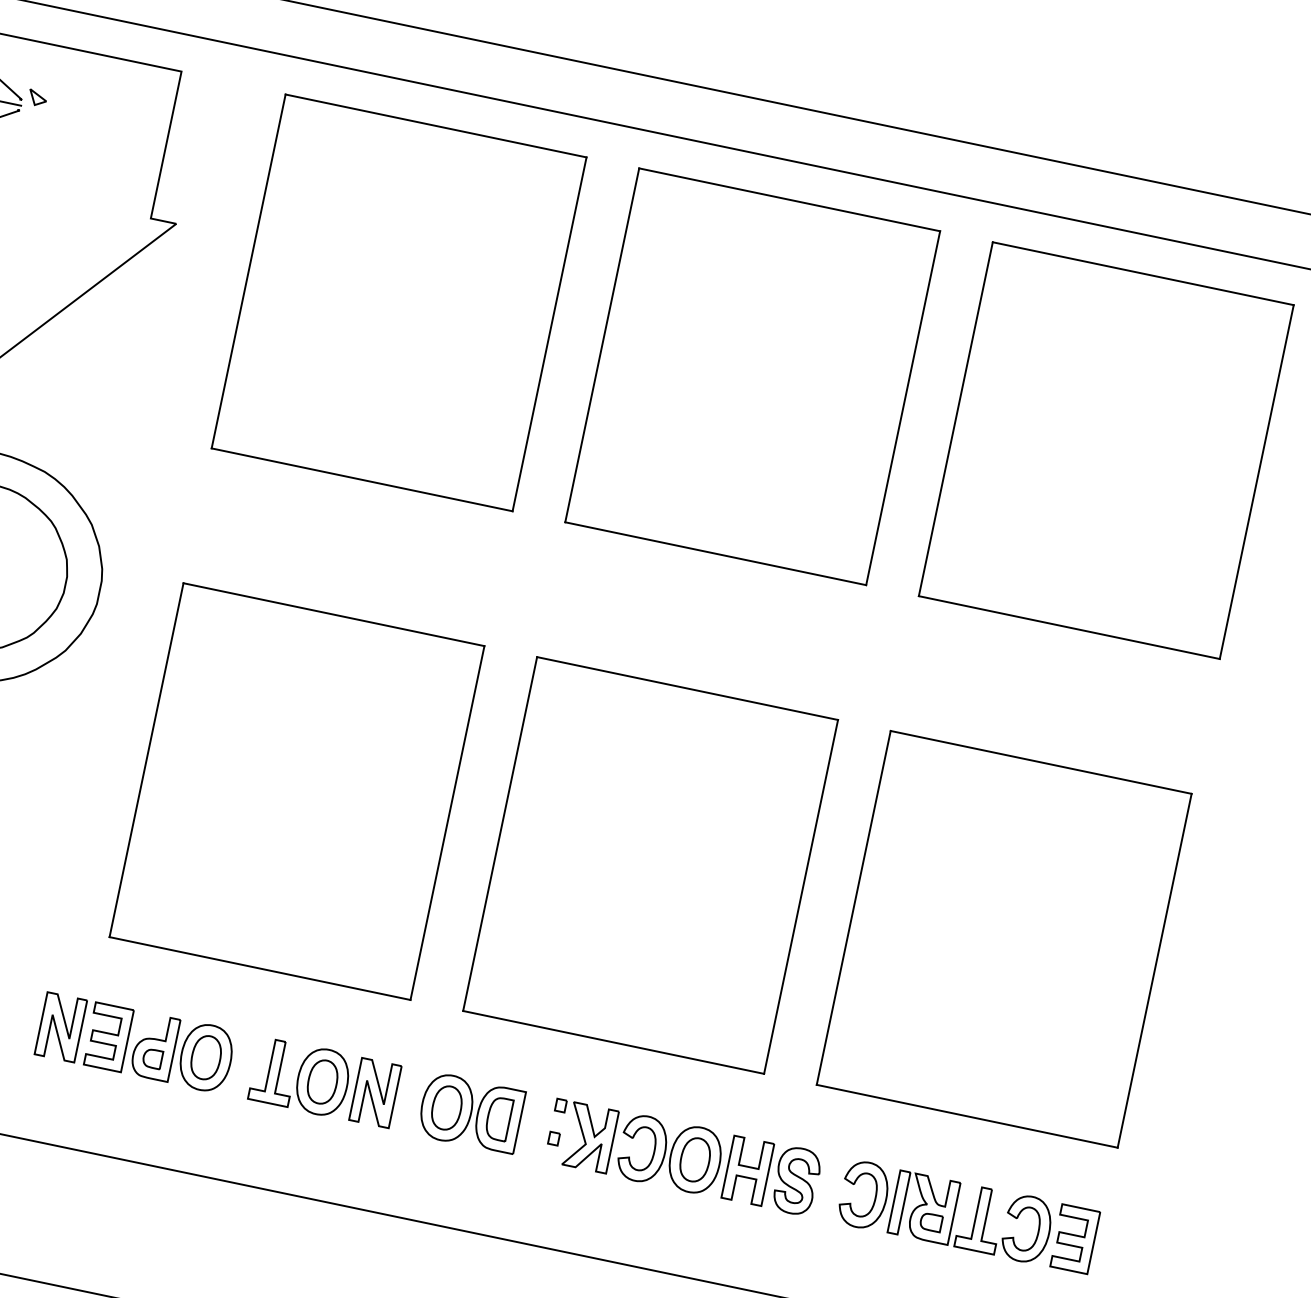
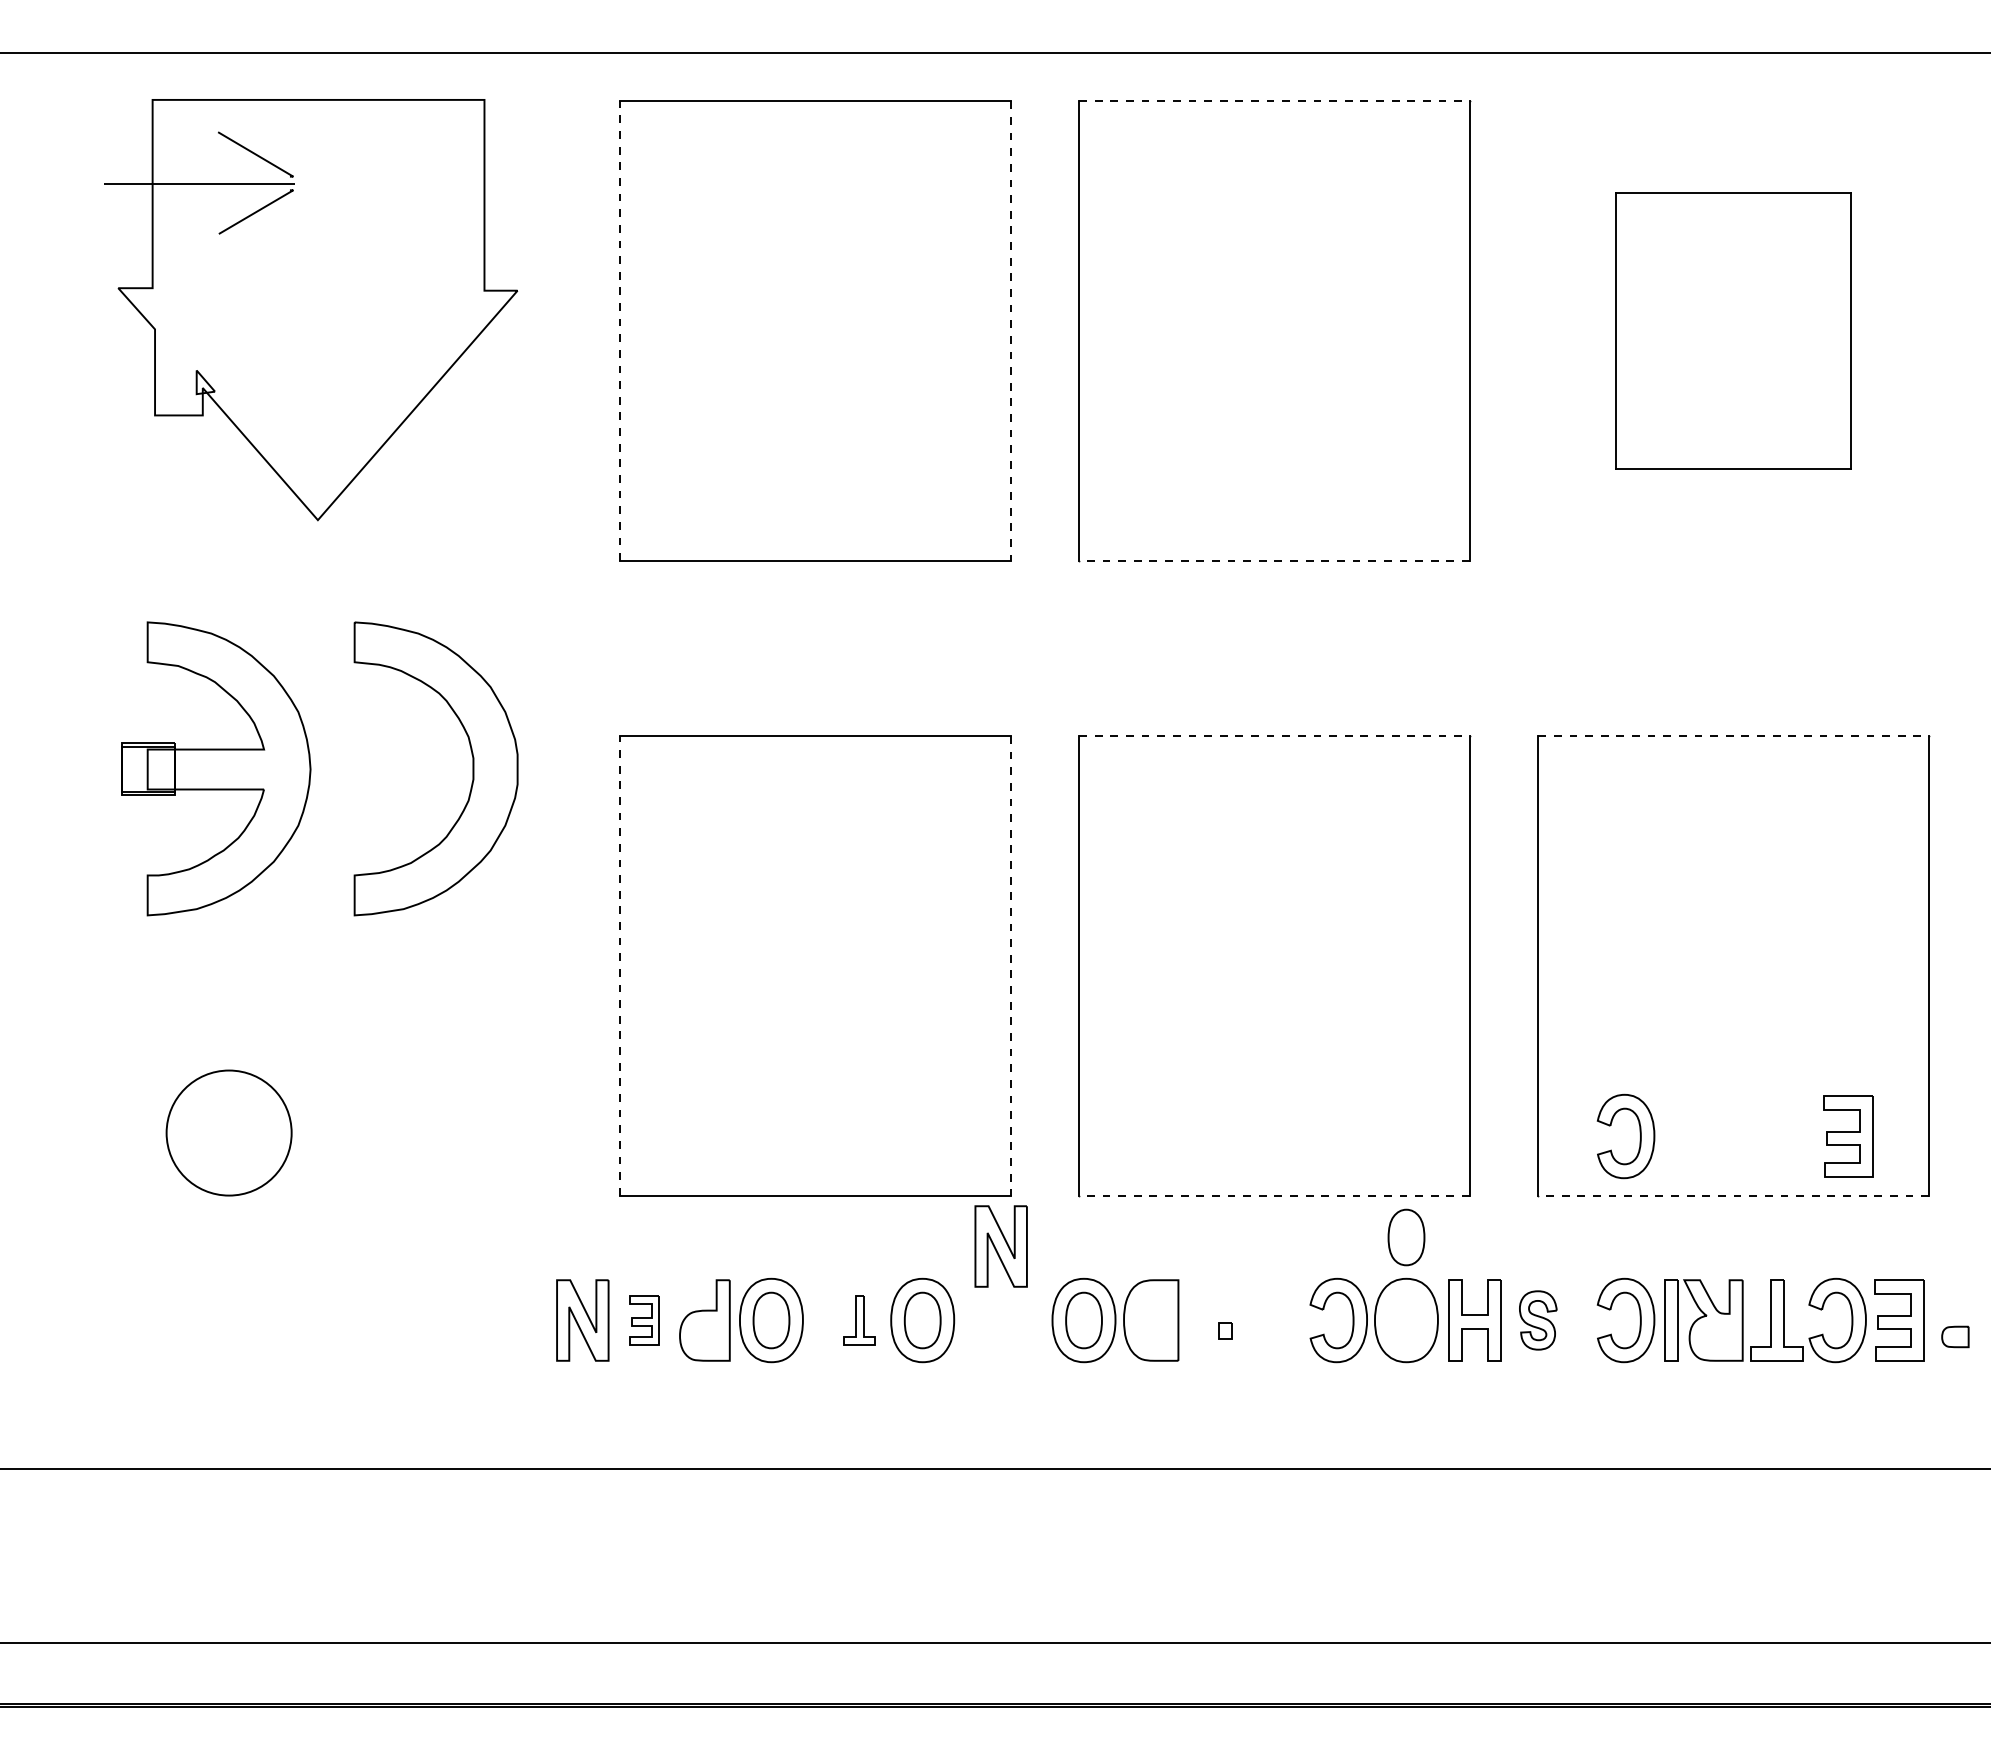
part: (37, 98) -> (312, 170), removed
line: (789, 199) -> (1274, 101), solid -> dashed
line: (248, 271) -> (619, 331), solid -> dashed
line: (549, 334) -> (1010, 331), solid -> dashed
part: (1106, 450) -> (1733, 330), size x0.6
line: (715, 553) -> (1273, 560), solid -> dashed
line: (687, 688) -> (1274, 736), solid -> dashed
line: (146, 759) -> (619, 965), solid -> dashed
line: (1041, 762) -> (1734, 736), solid -> dashed
line: (447, 822) -> (1010, 965), solid -> dashed
part: (108, 1037) -> (644, 1320), size x0.6
line: (612, 1042) -> (1273, 1195), solid -> dashed
part: (904, 1053) -> (1639, 1133), added
part: (152, 1058) -> (704, 1335), removed
part: (273, 1071) -> (859, 1320), size x0.6
part: (1065, 1089) -> (1848, 1136), added
part: (374, 1092) -> (1000, 1246), moved
line: (967, 1116) -> (1733, 1195), solid -> dashed
part: (498, 1118) -> (1151, 1320), removed
part: (582, 1136) -> (1259, 1320), removed
part: (695, 1159) -> (1406, 1237), moved
part: (796, 1181) -> (1538, 1320), size x0.7
part: (931, 1222) -> (1955, 1336), moved

